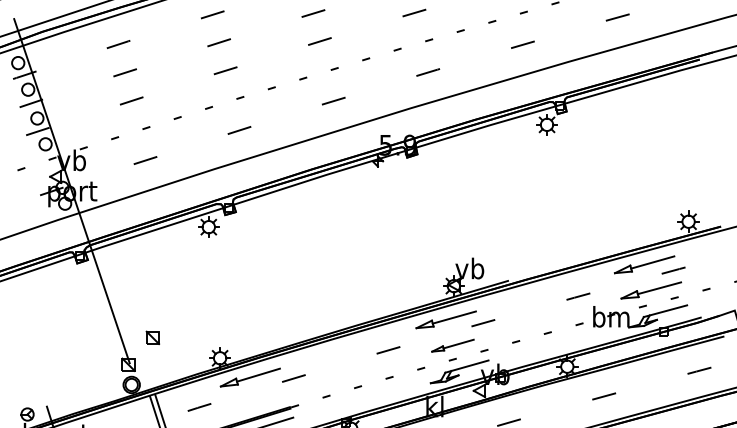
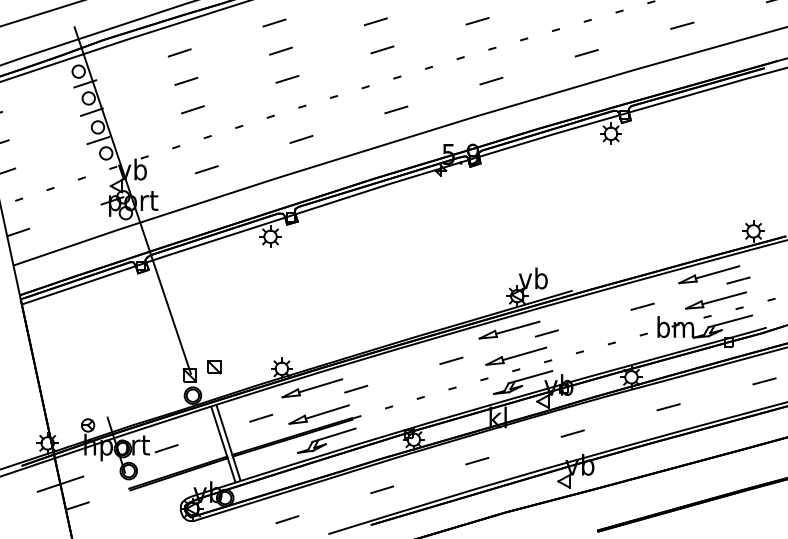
part: (153, 338) -> (214, 367), moved
part: (453, 345) -> (516, 355), size x1.43
part: (256, 403) -> (318, 414), added

